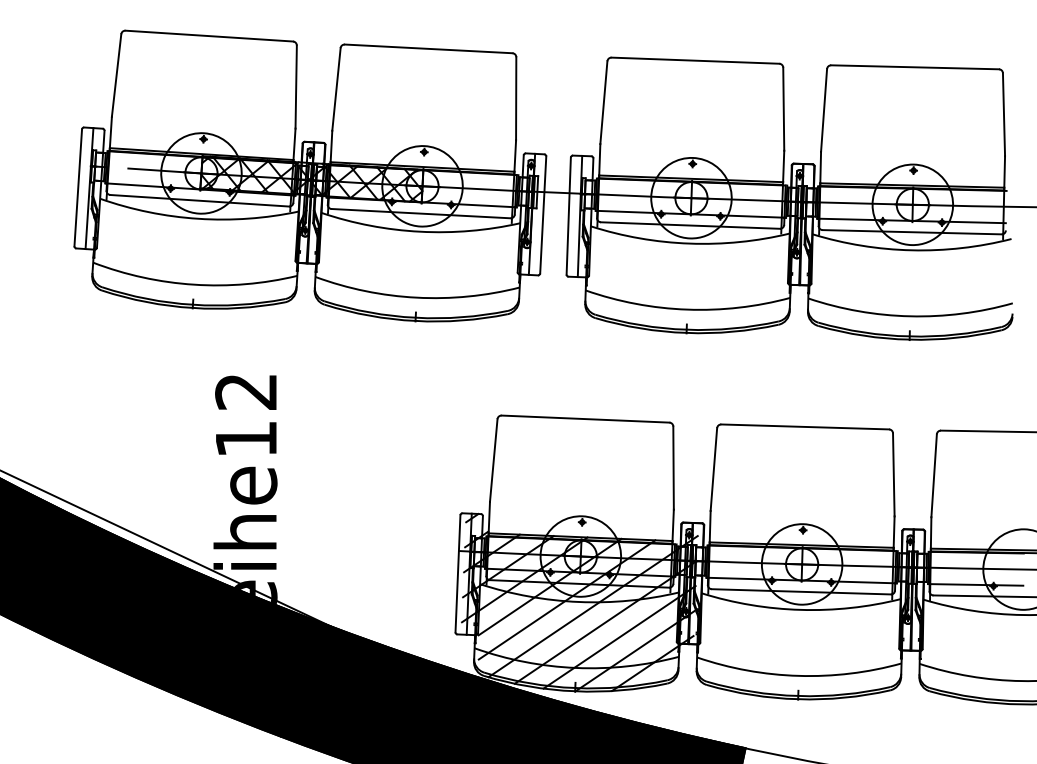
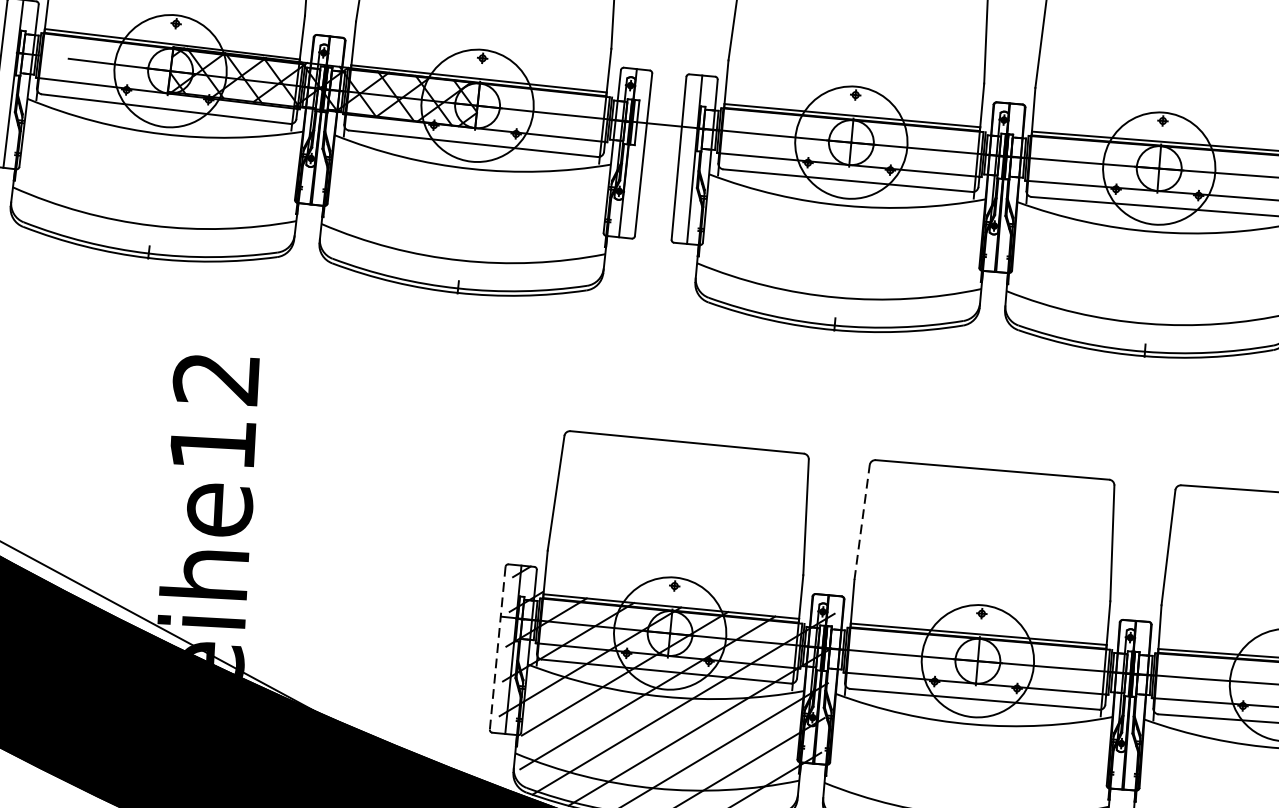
line: (713, 469) -> (861, 522), solid -> dashed
line: (457, 573) -> (497, 647), solid -> dashed

